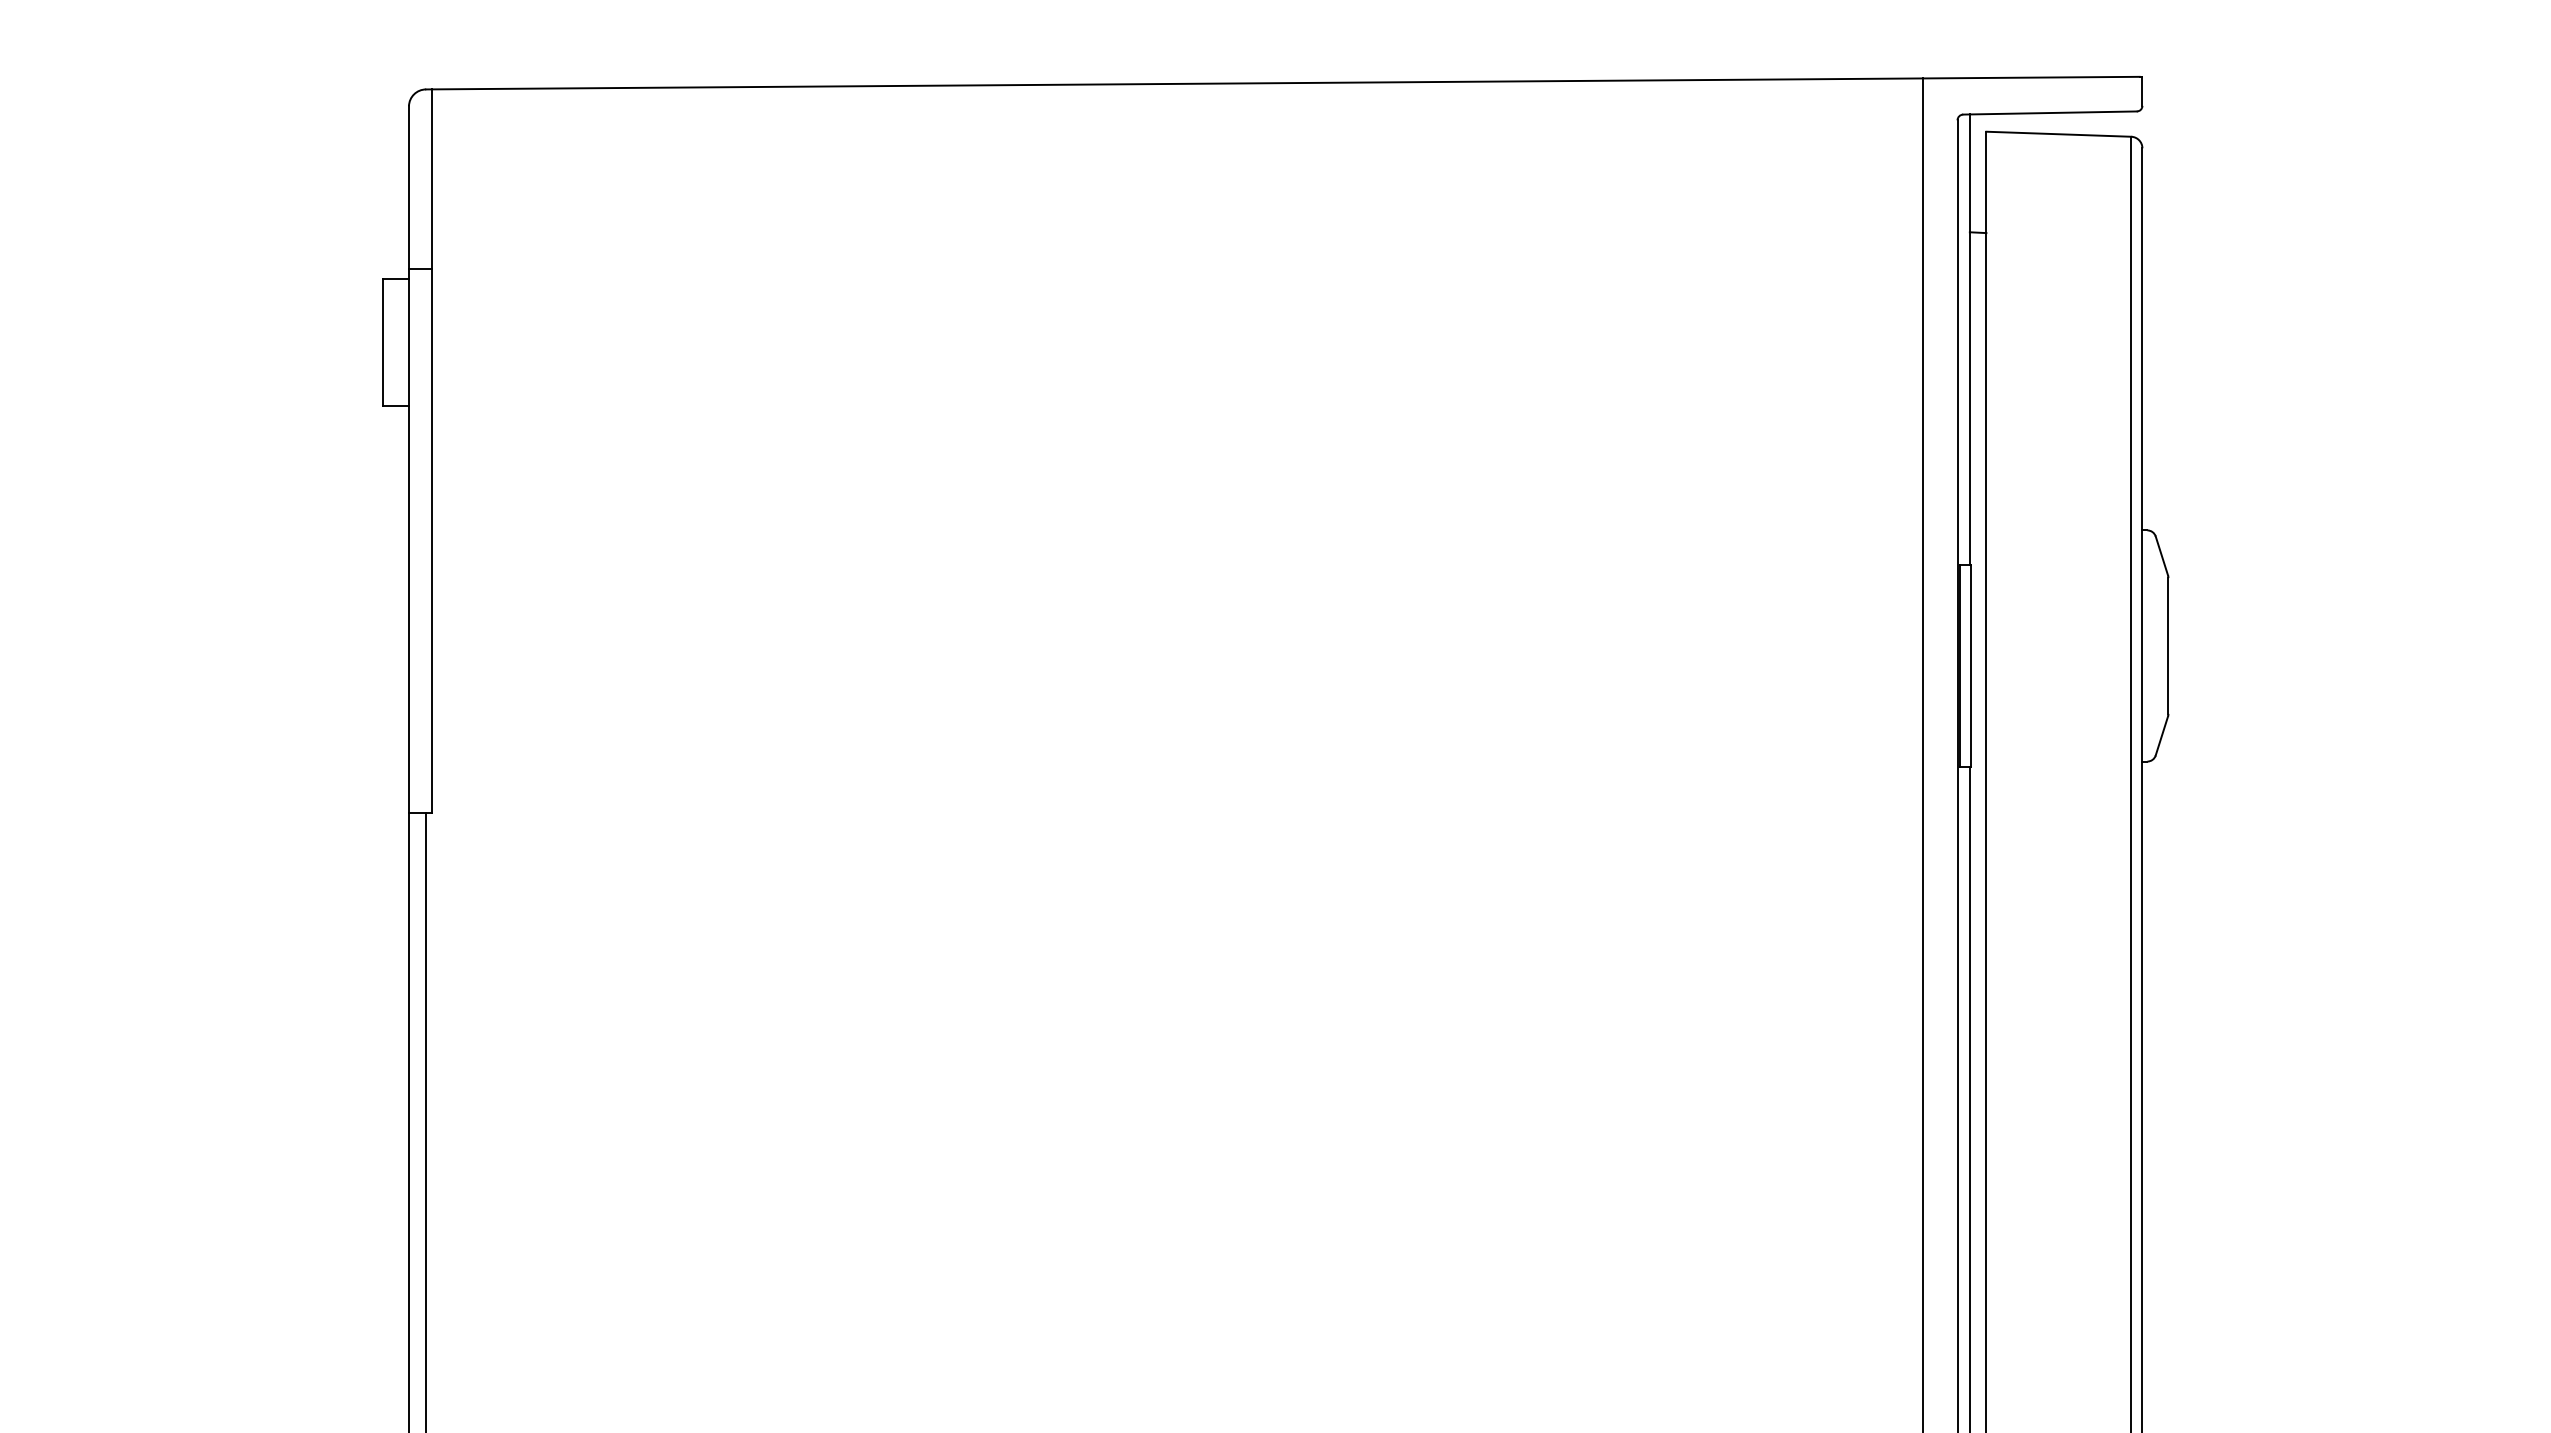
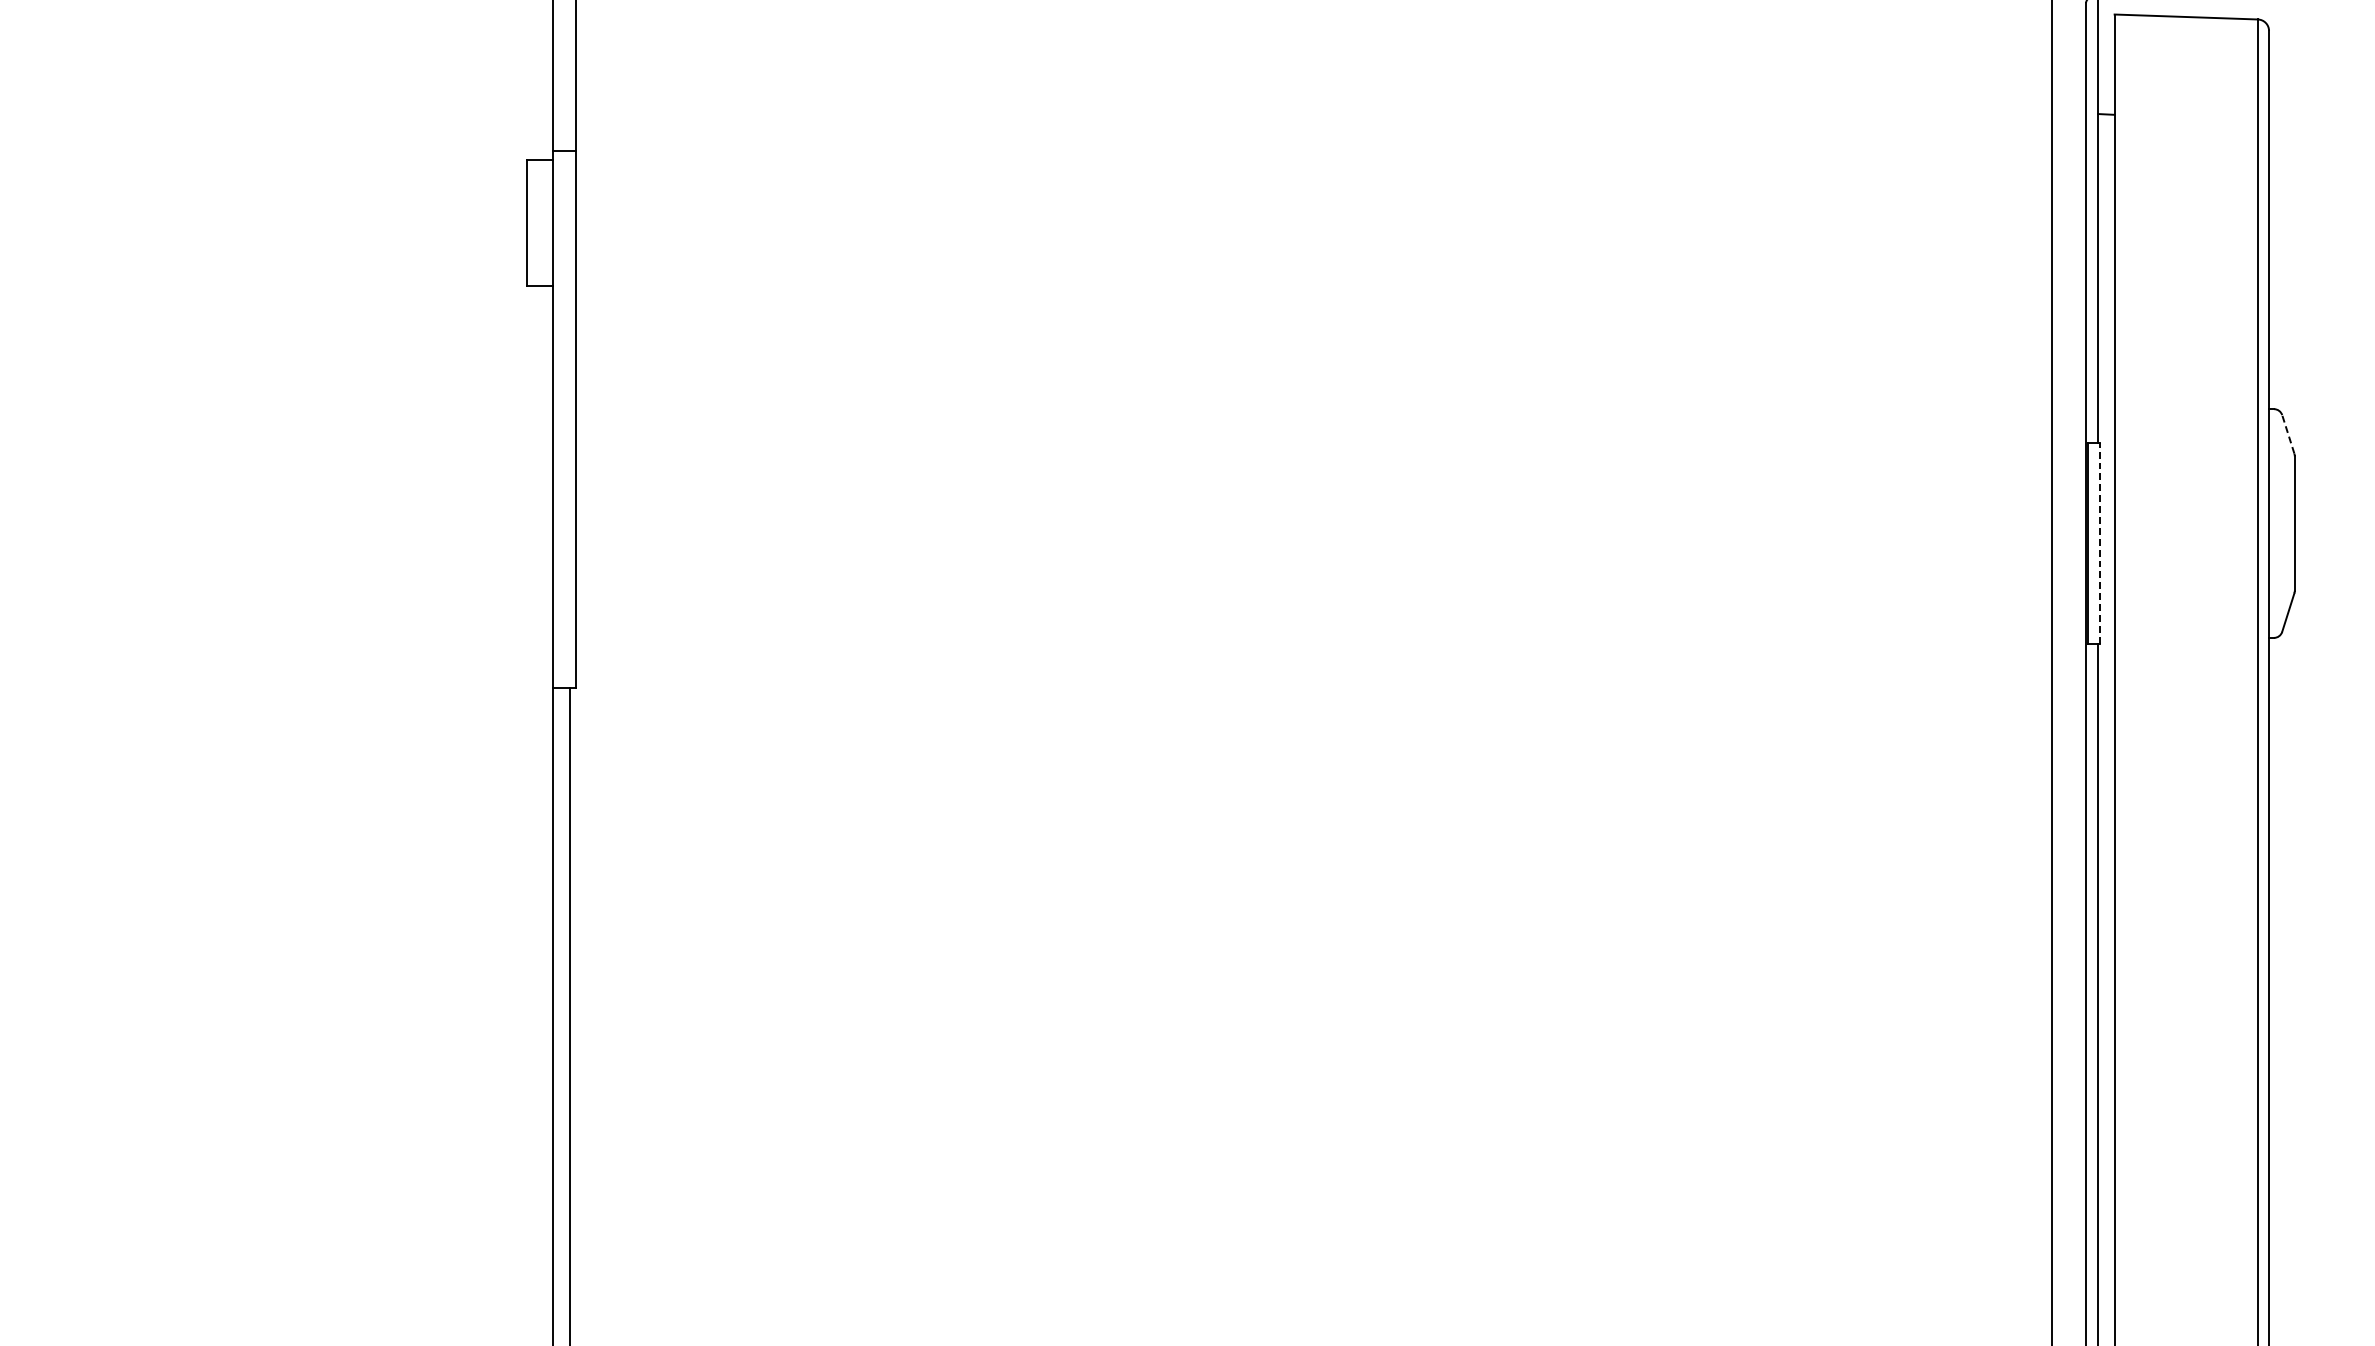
line: (2161, 555) -> (2287, 433), solid -> dashed
line: (1971, 665) -> (2099, 542), solid -> dashed

